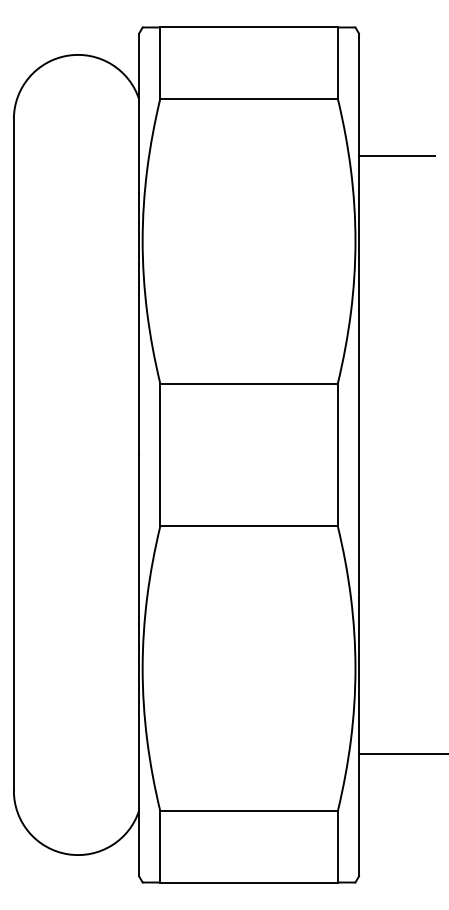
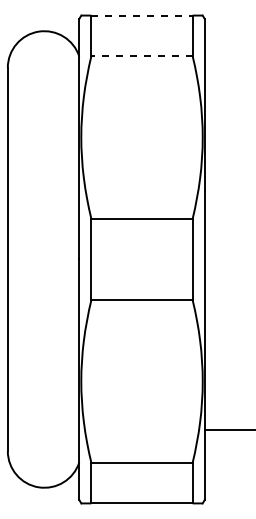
line: (249, 27) -> (142, 15), solid -> dashed
line: (249, 99) -> (142, 56), solid -> dashed
line: (397, 155) -> (226, 88), removed

